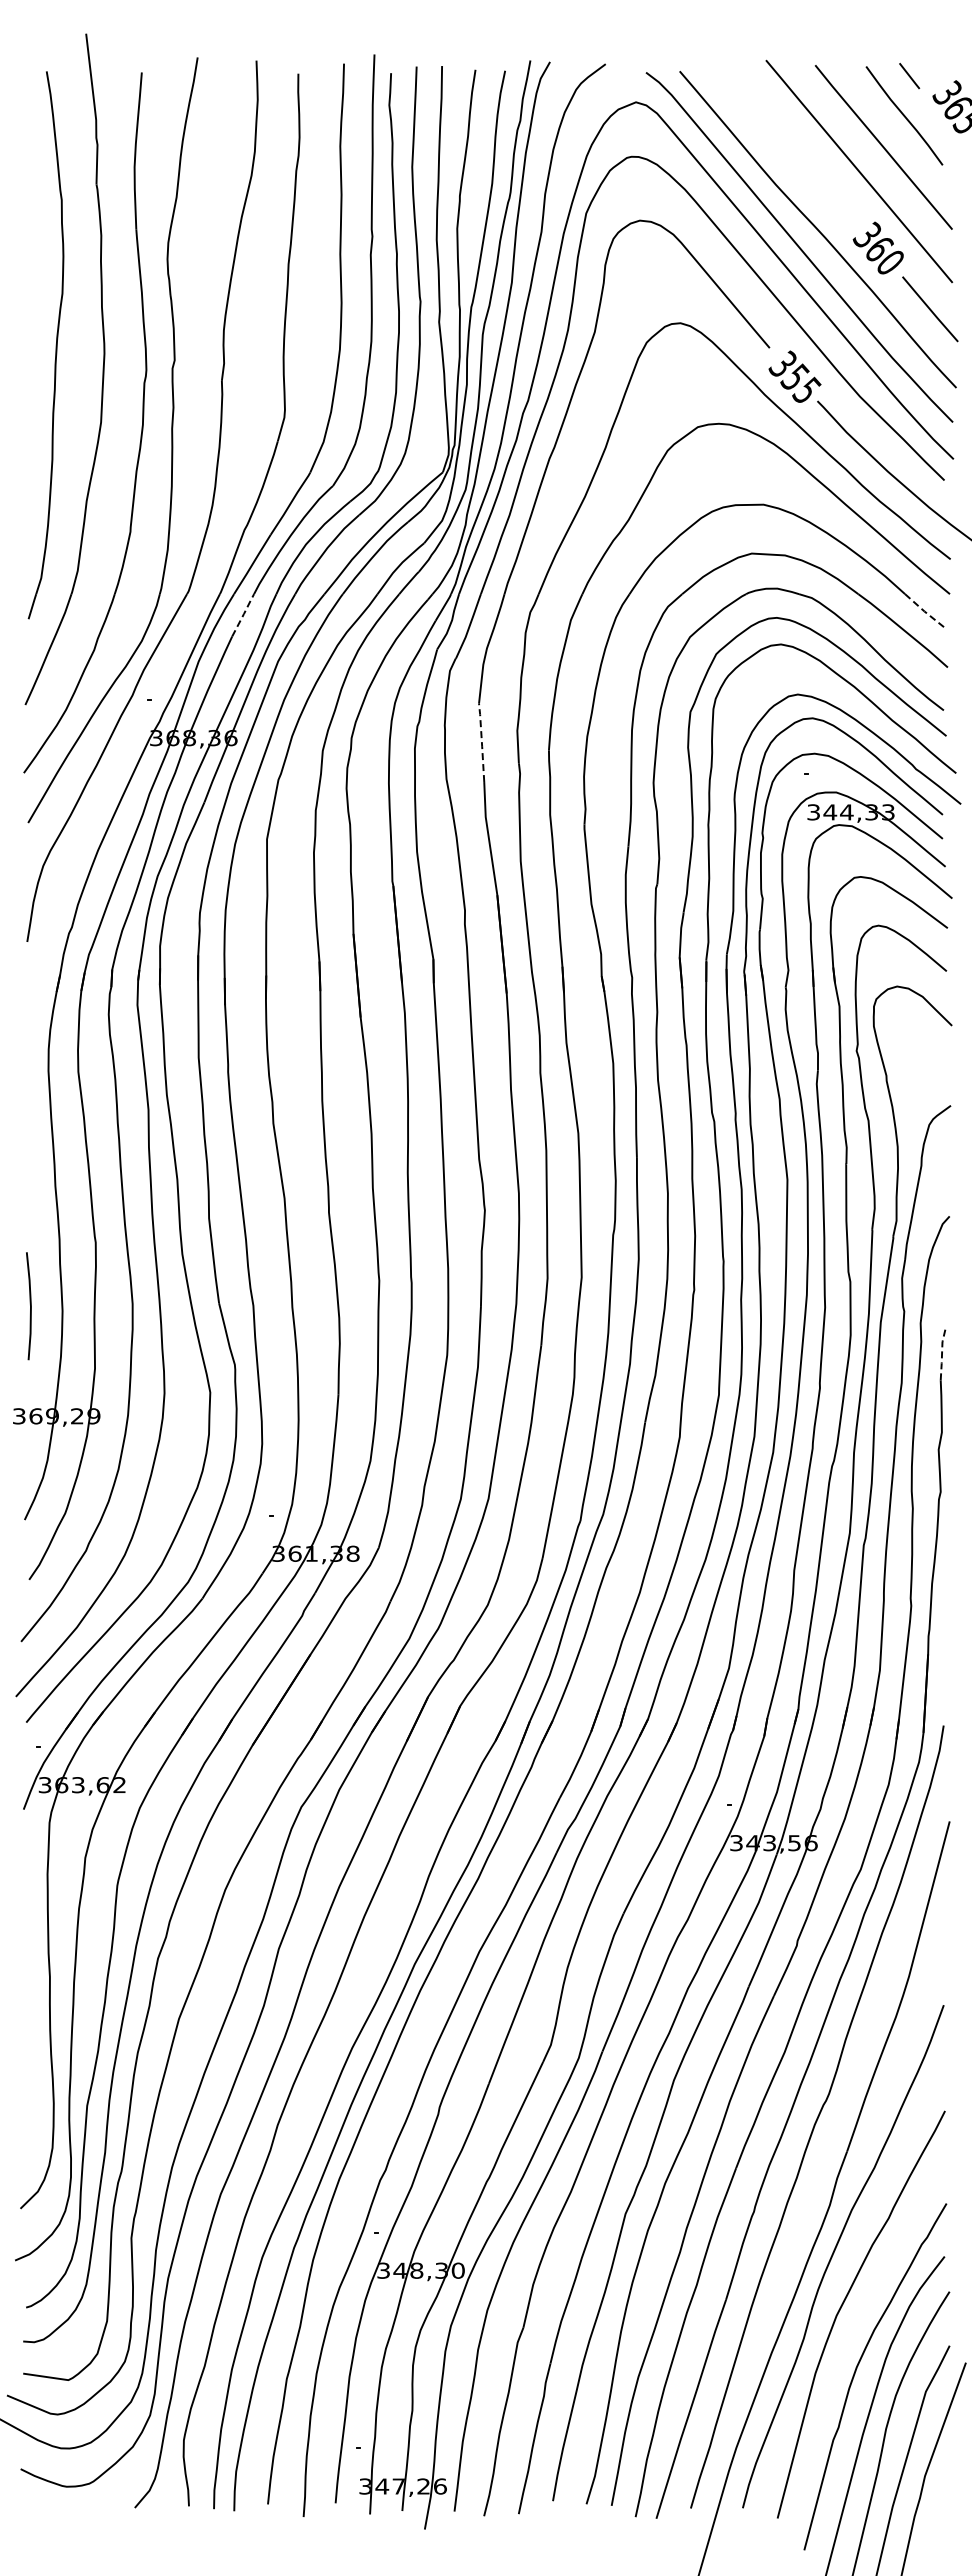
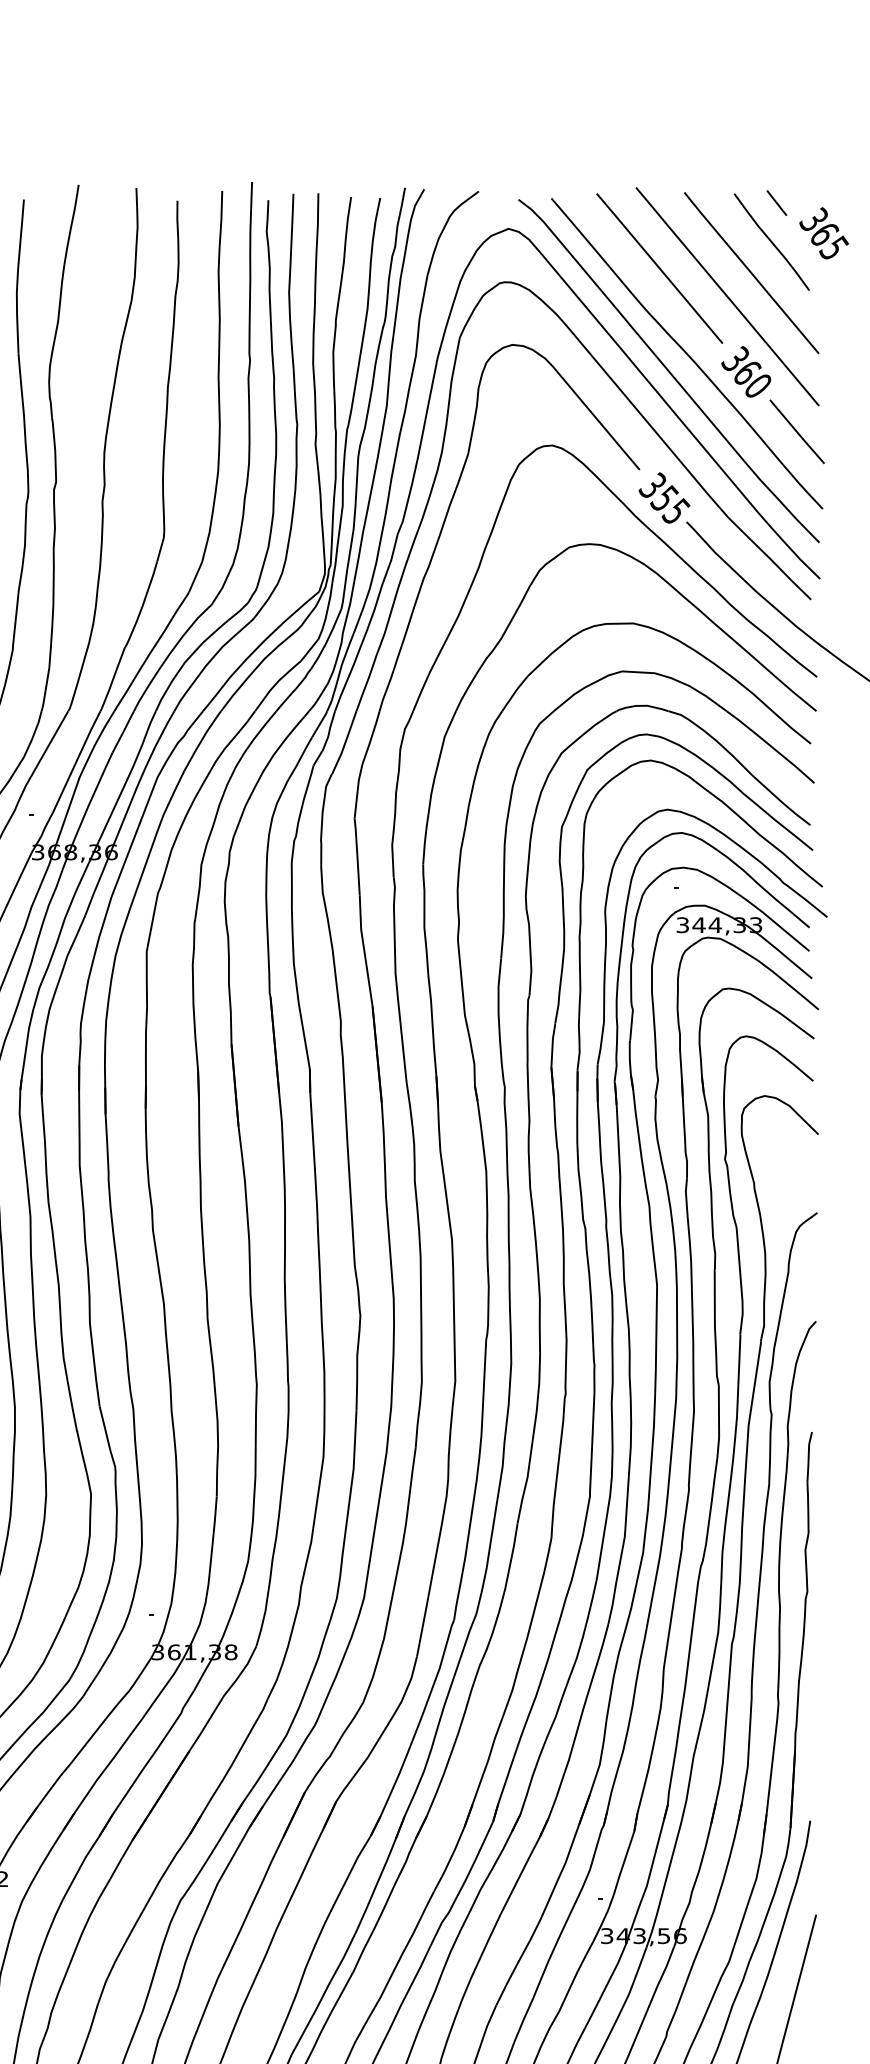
line: (789, 142) -> (659, 268), added
line: (924, 611) -> (791, 728), dashed -> solid
line: (243, 614) -> (123, 731), dashed -> solid
line: (481, 742) -> (357, 856), dashed -> solid
line: (942, 1353) -> (809, 1455), dashed -> solid

